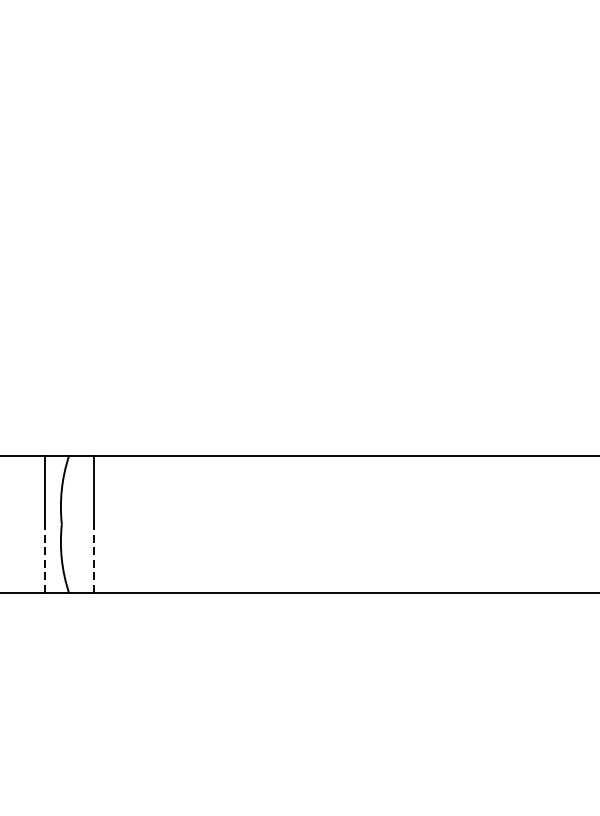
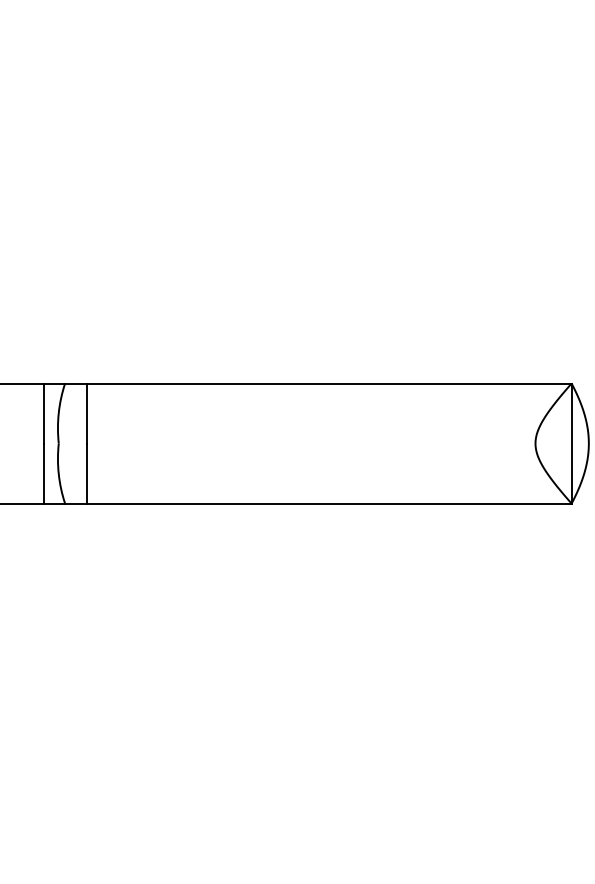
line: (44, 558) -> (43, 473), dashed -> solid
line: (93, 558) -> (86, 473), dashed -> solid

